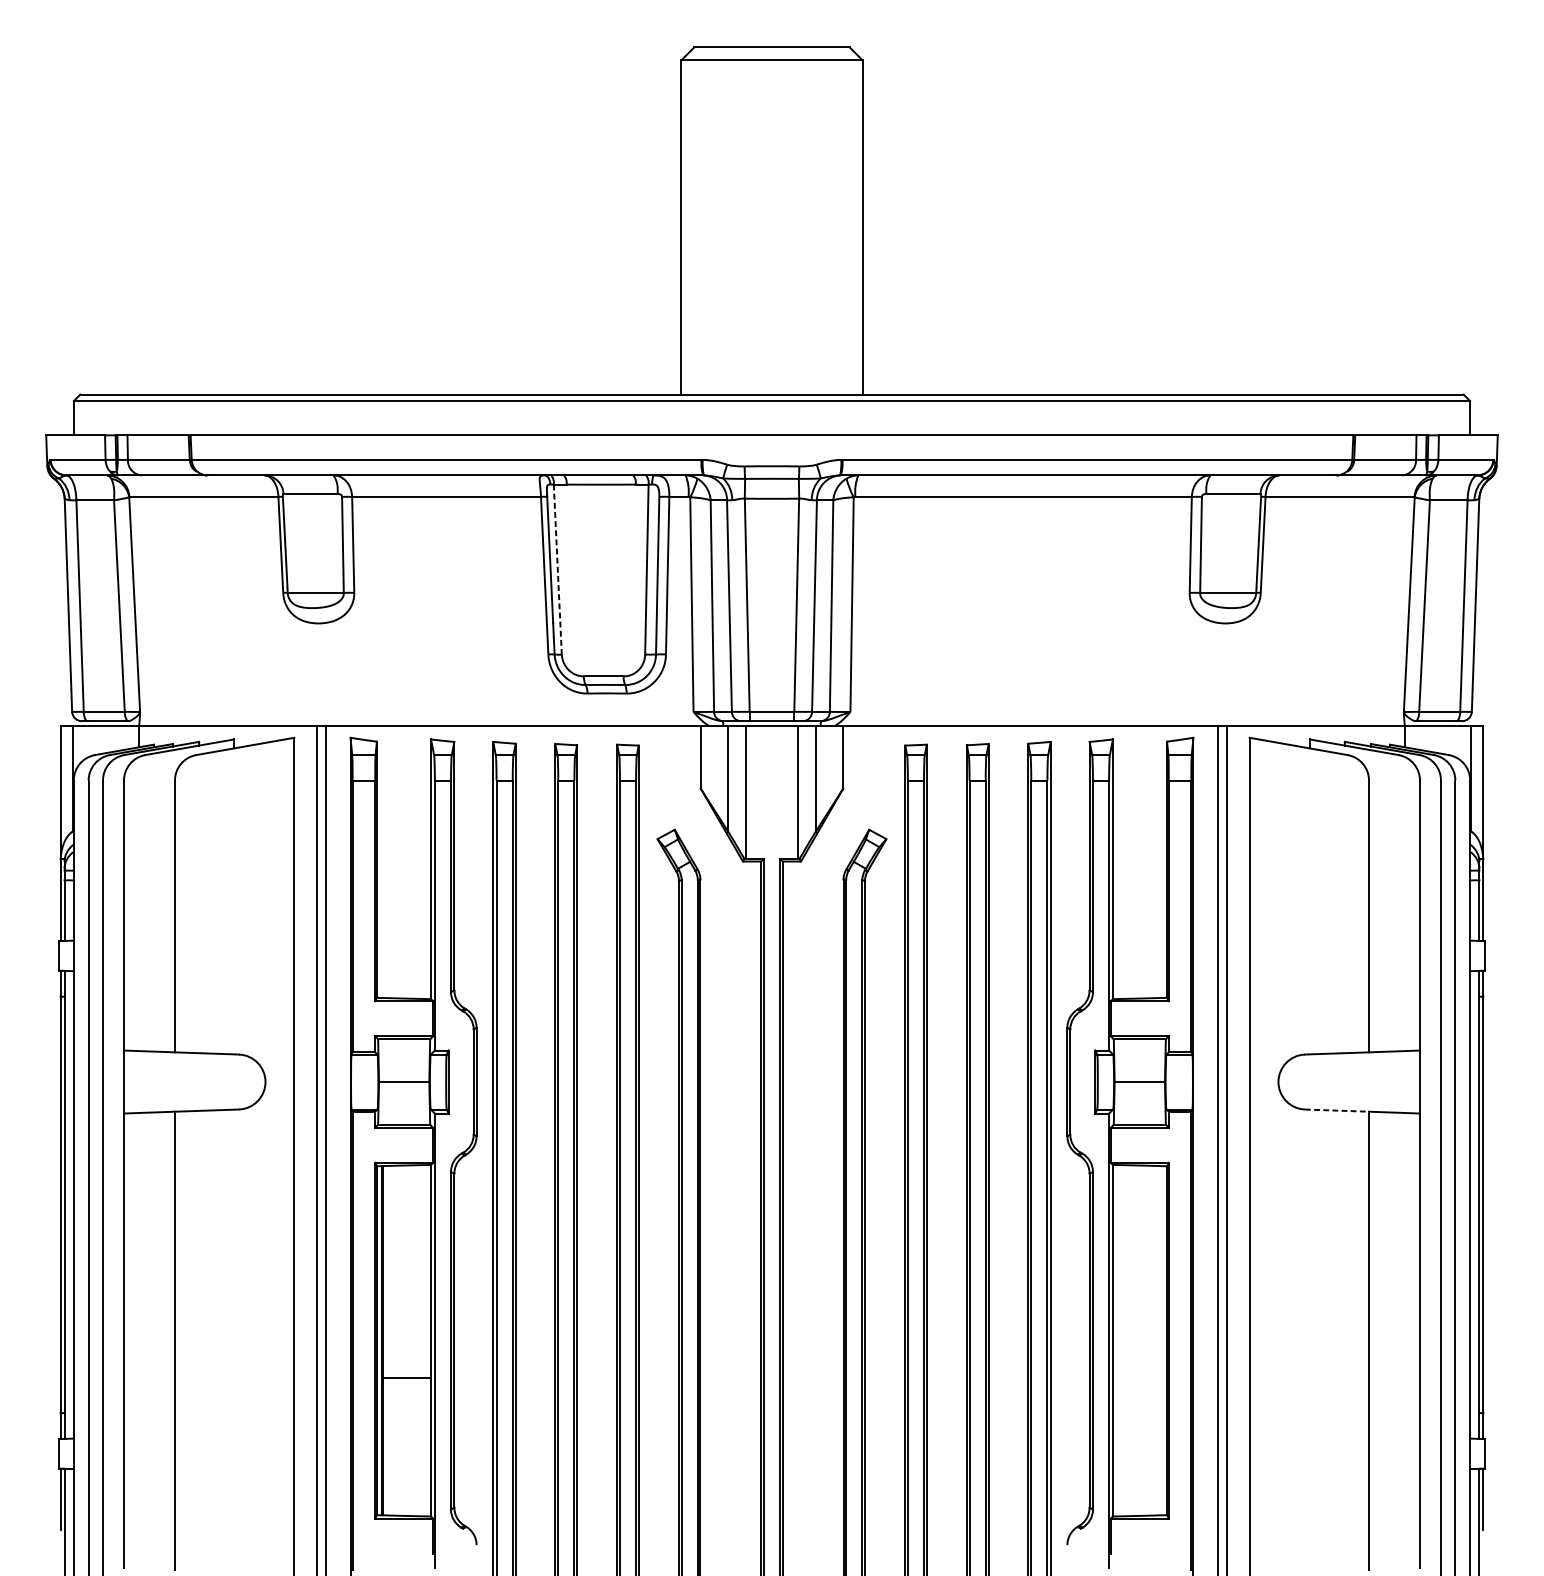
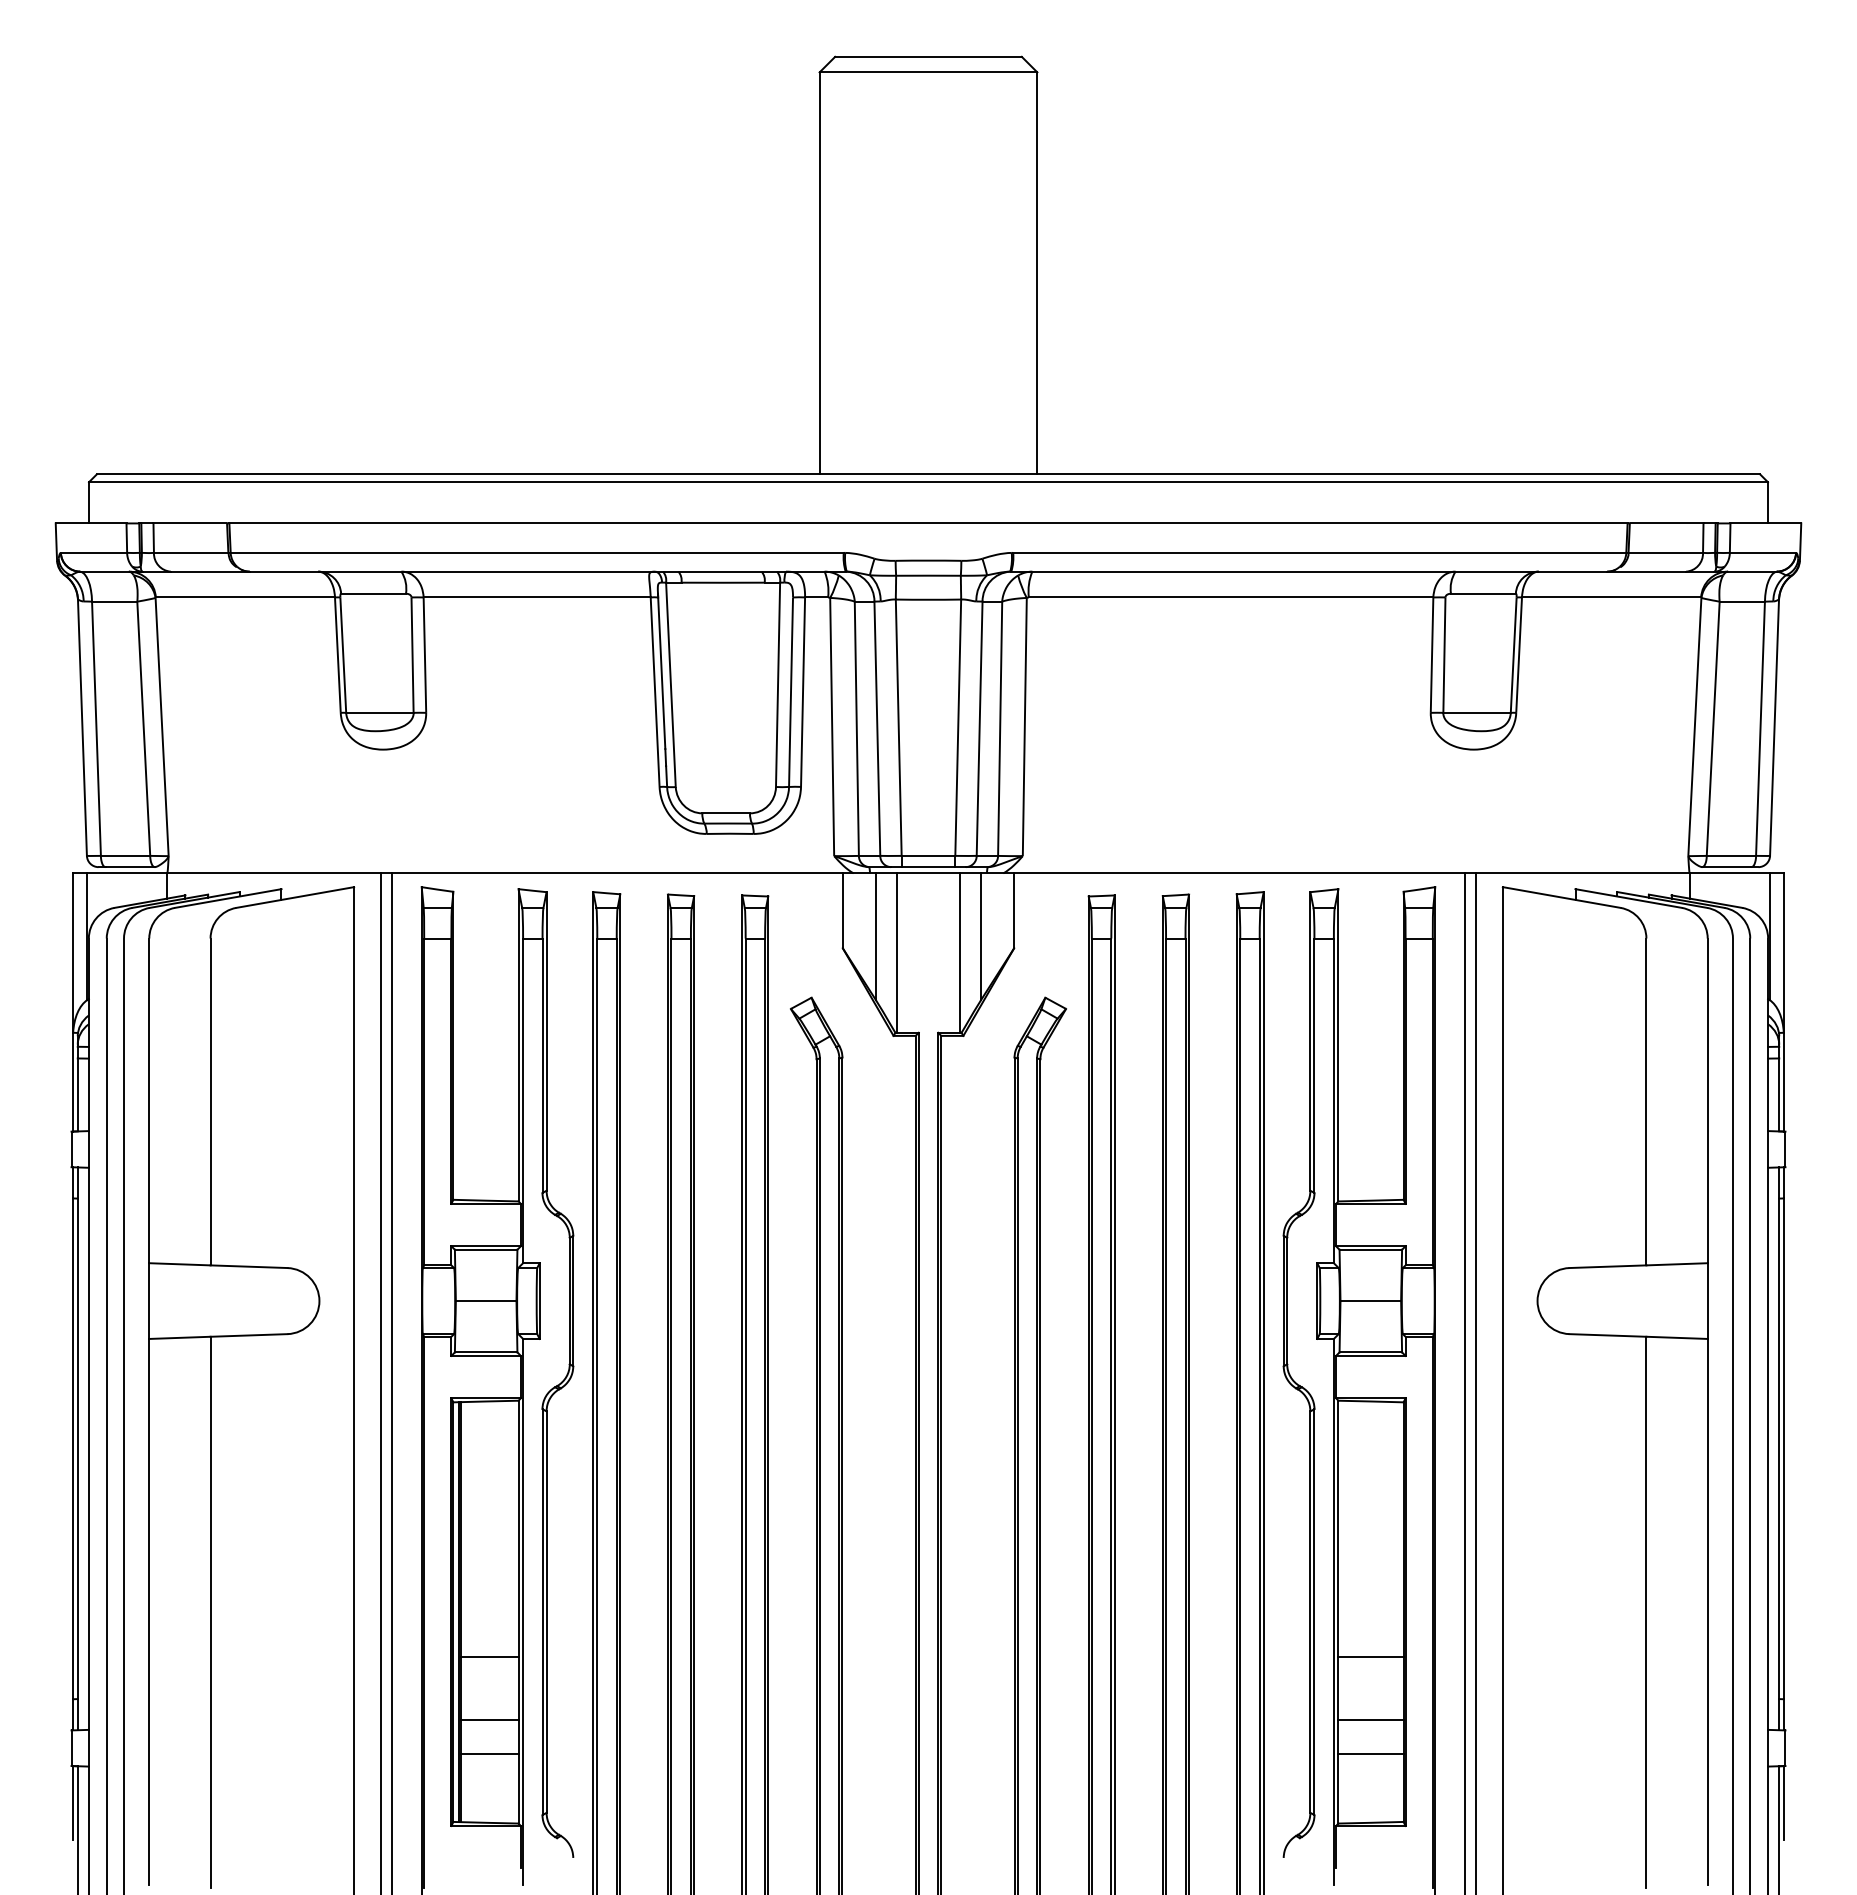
line: (557, 570) -> (670, 685), dashed -> solid
line: (1336, 1110) -> (1607, 1335), dashed -> solid
line: (1139, 1378) -> (1370, 1657), added
line: (406, 1429) -> (489, 1719), added
line: (1139, 1429) -> (1370, 1719), added
line: (406, 1458) -> (489, 1753), added
line: (1139, 1458) -> (1370, 1753), added

